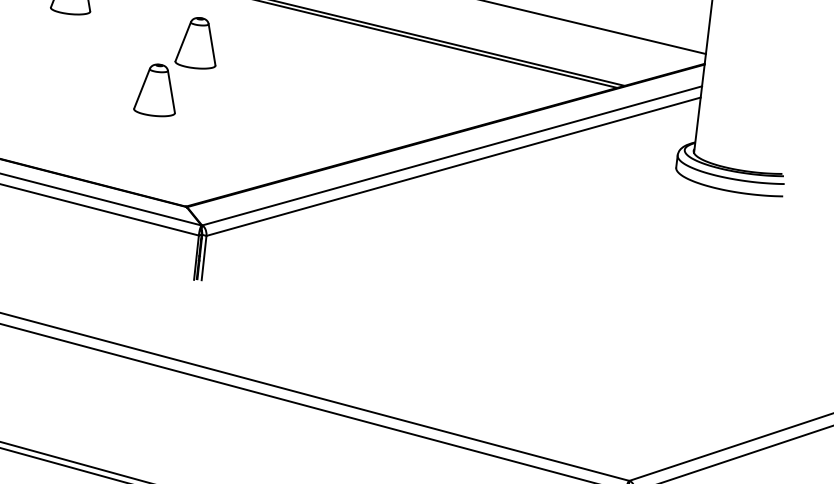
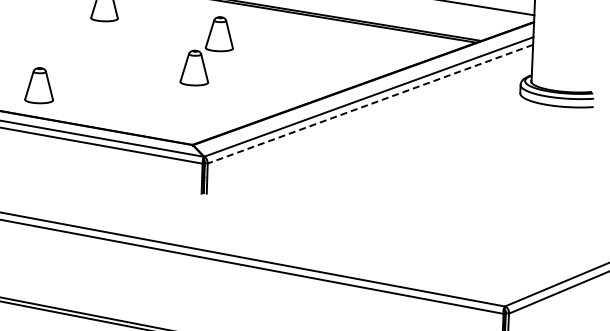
part: (176, 67) -> (206, 51), moved
line: (452, 167) -> (369, 104), solid -> dashed

